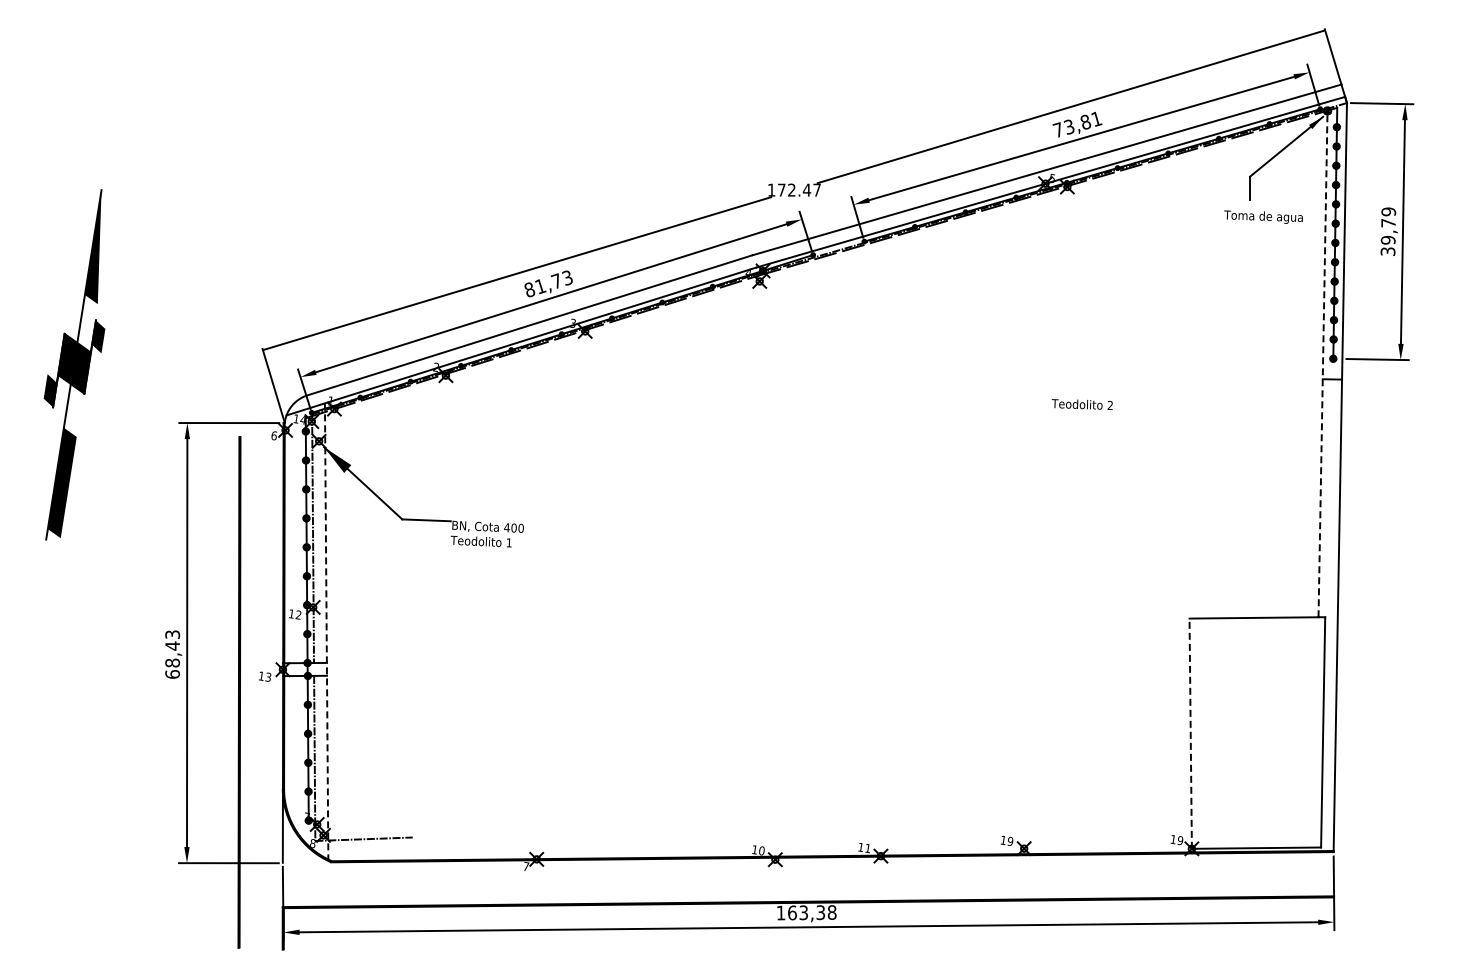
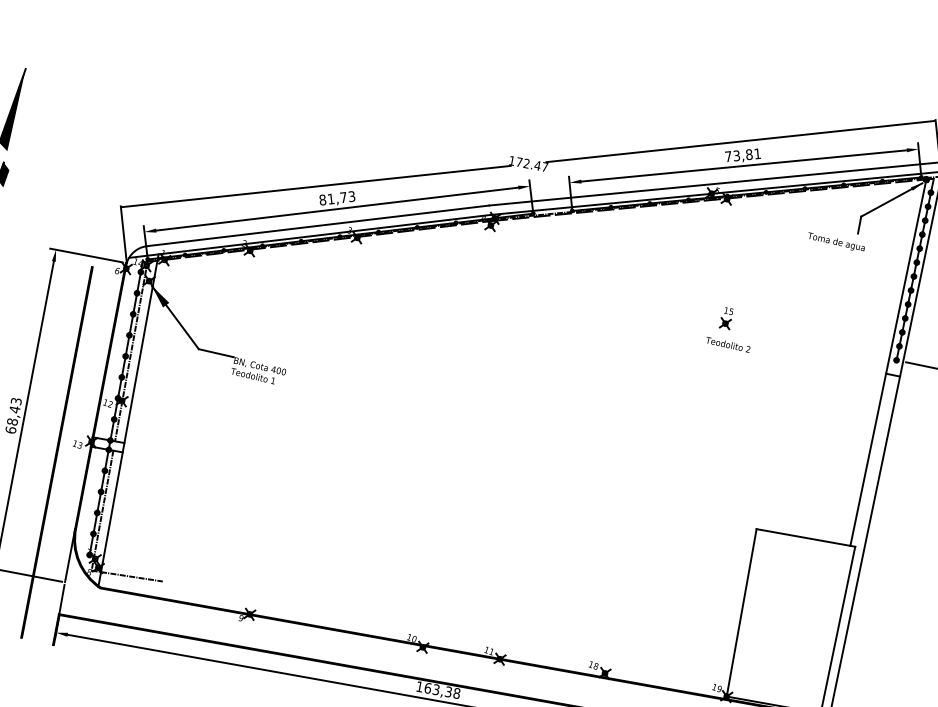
text: (1263, 216) -> (836, 241), moved
part: (1096, 345) -> (726, 318), added
line: (1323, 362) -> (888, 361), dashed -> solid
text: (1081, 404) -> (727, 344), moved
line: (326, 632) -> (128, 420), dashed -> solid
line: (1190, 733) -> (741, 612), dashed -> solid
text: (1010, 841) -> (596, 666), 19 -> 18
text: (526, 866) -> (241, 618), 7 -> 9

